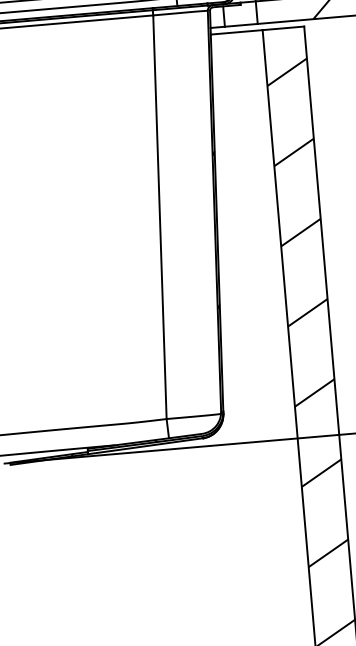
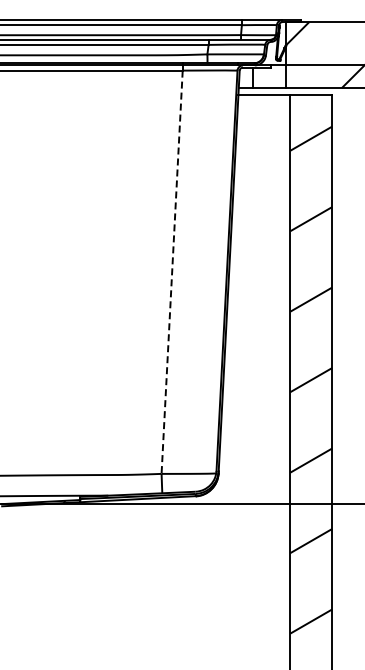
line: (160, 217) -> (172, 272), solid -> dashed
hatch: (185, 296) -> (190, 353), removed

